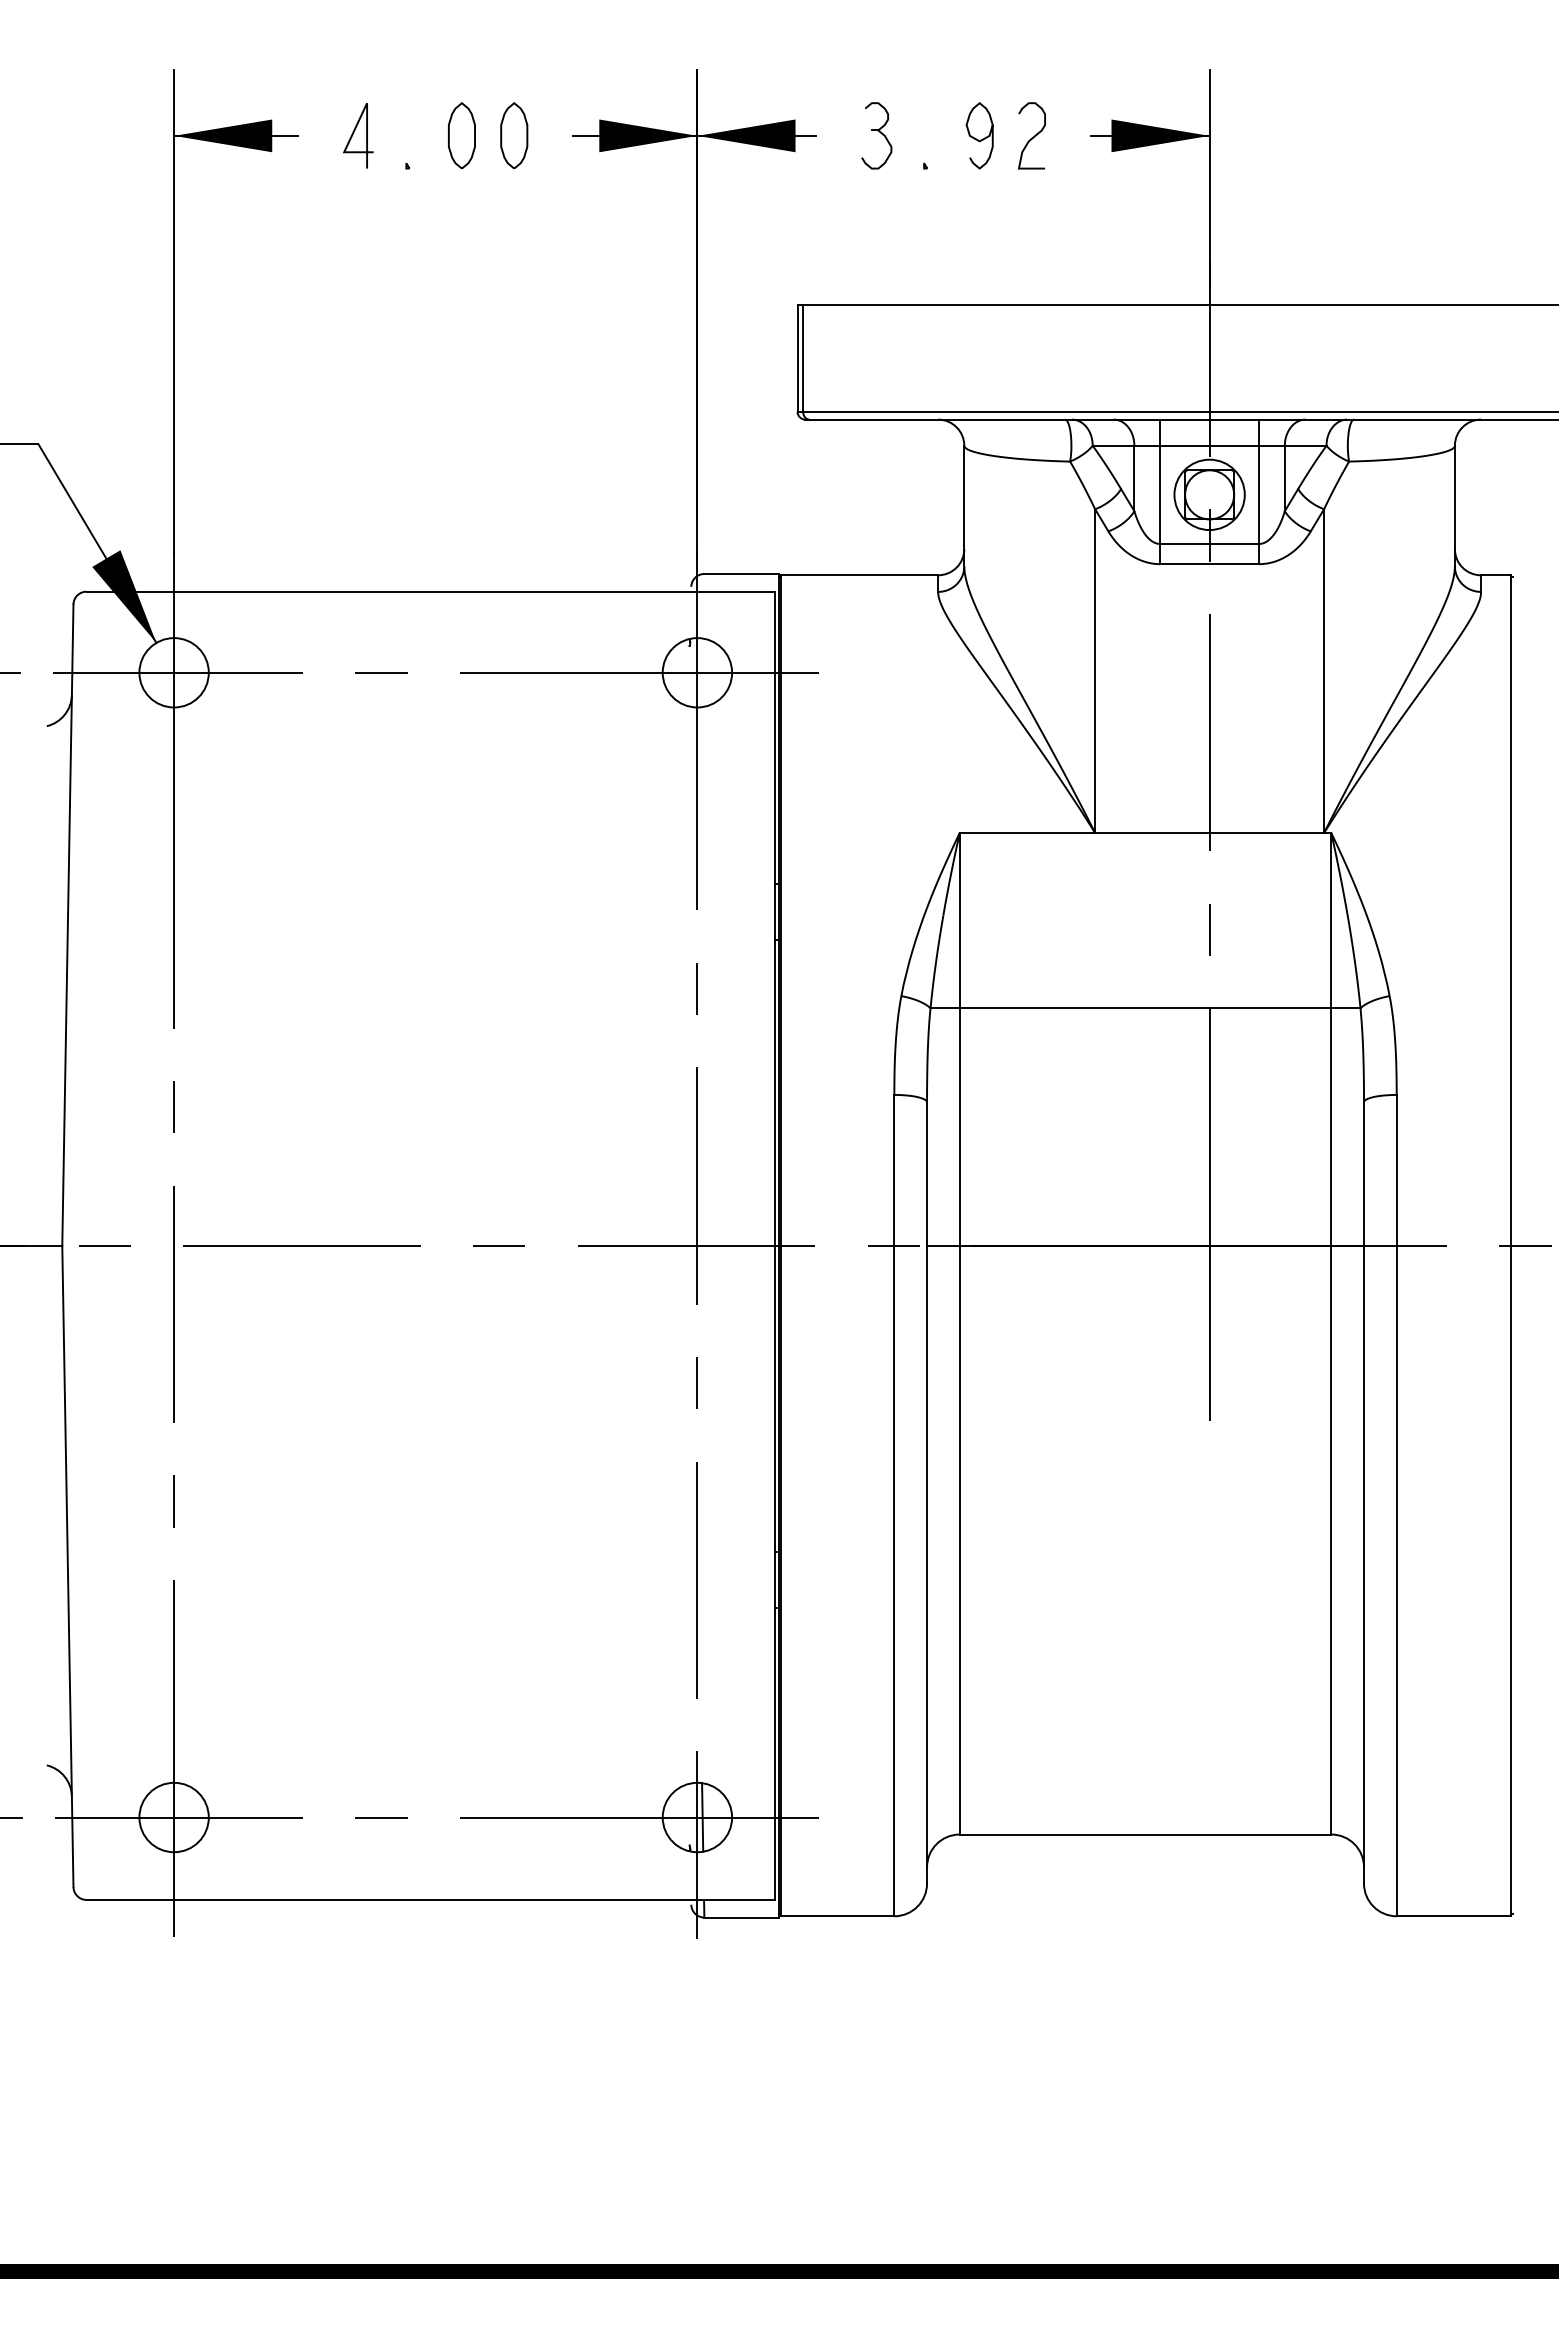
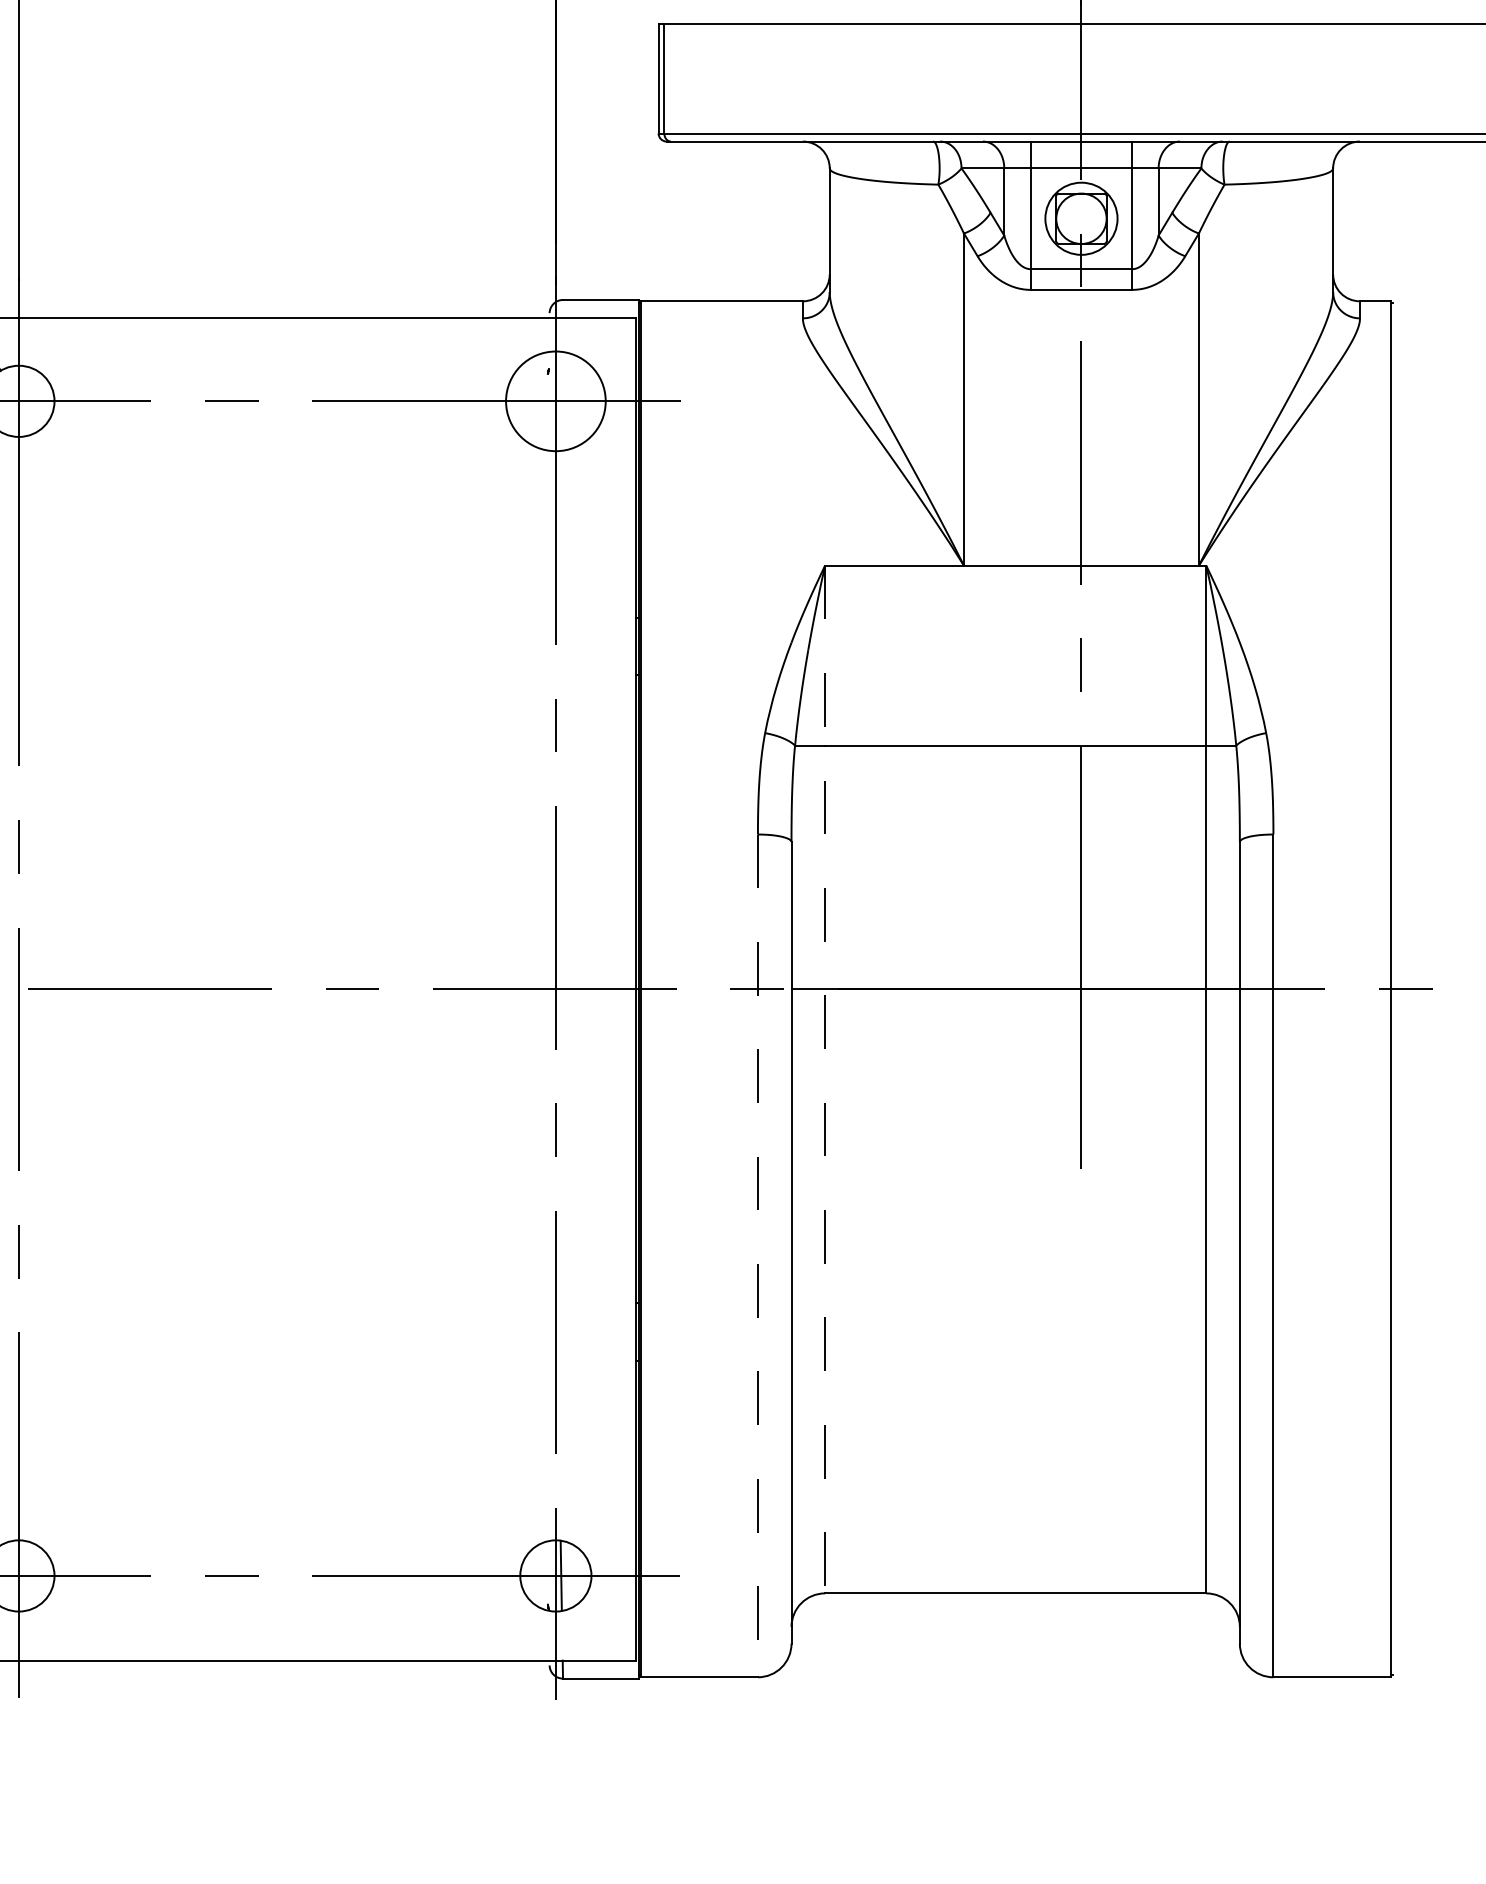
circle: (697, 672) -> (555, 401), size x1.4
line: (959, 1333) -> (824, 1079), solid -> dashed
line: (894, 1505) -> (758, 1255), solid -> dashed

